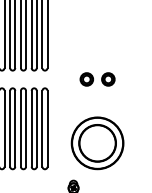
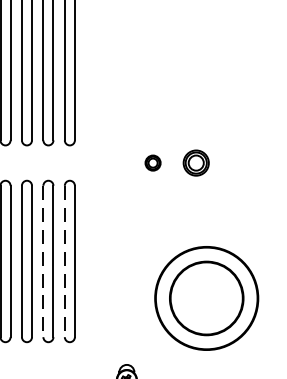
part: (86, 79) -> (152, 163), size x0.6
line: (31, 128) -> (42, 260), solid -> dashed
line: (42, 128) -> (64, 260), solid -> dashed
part: (97, 143) -> (206, 298), moved

